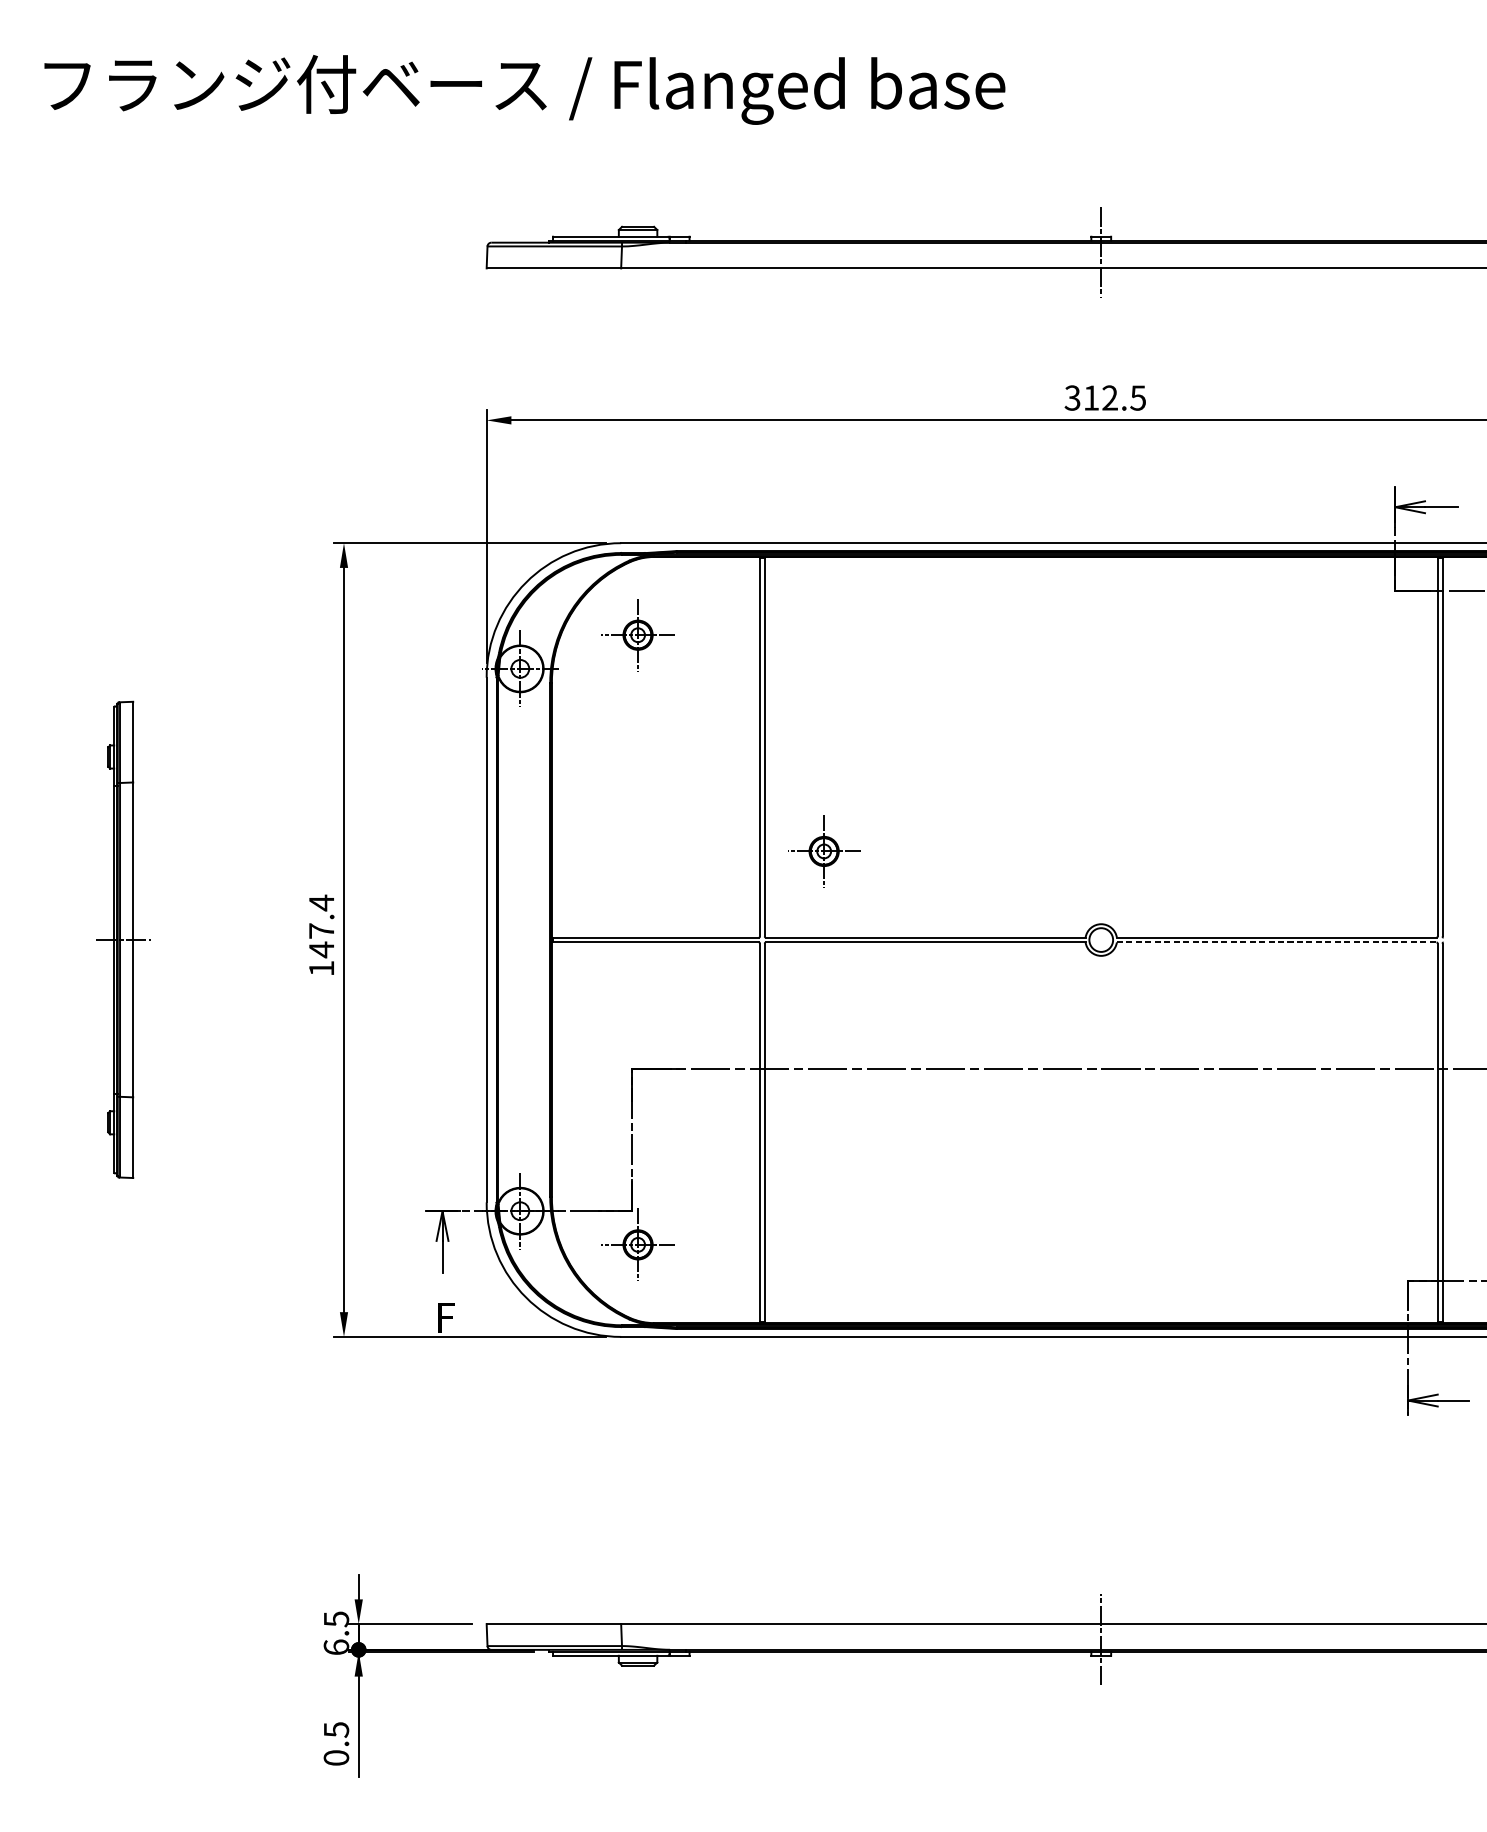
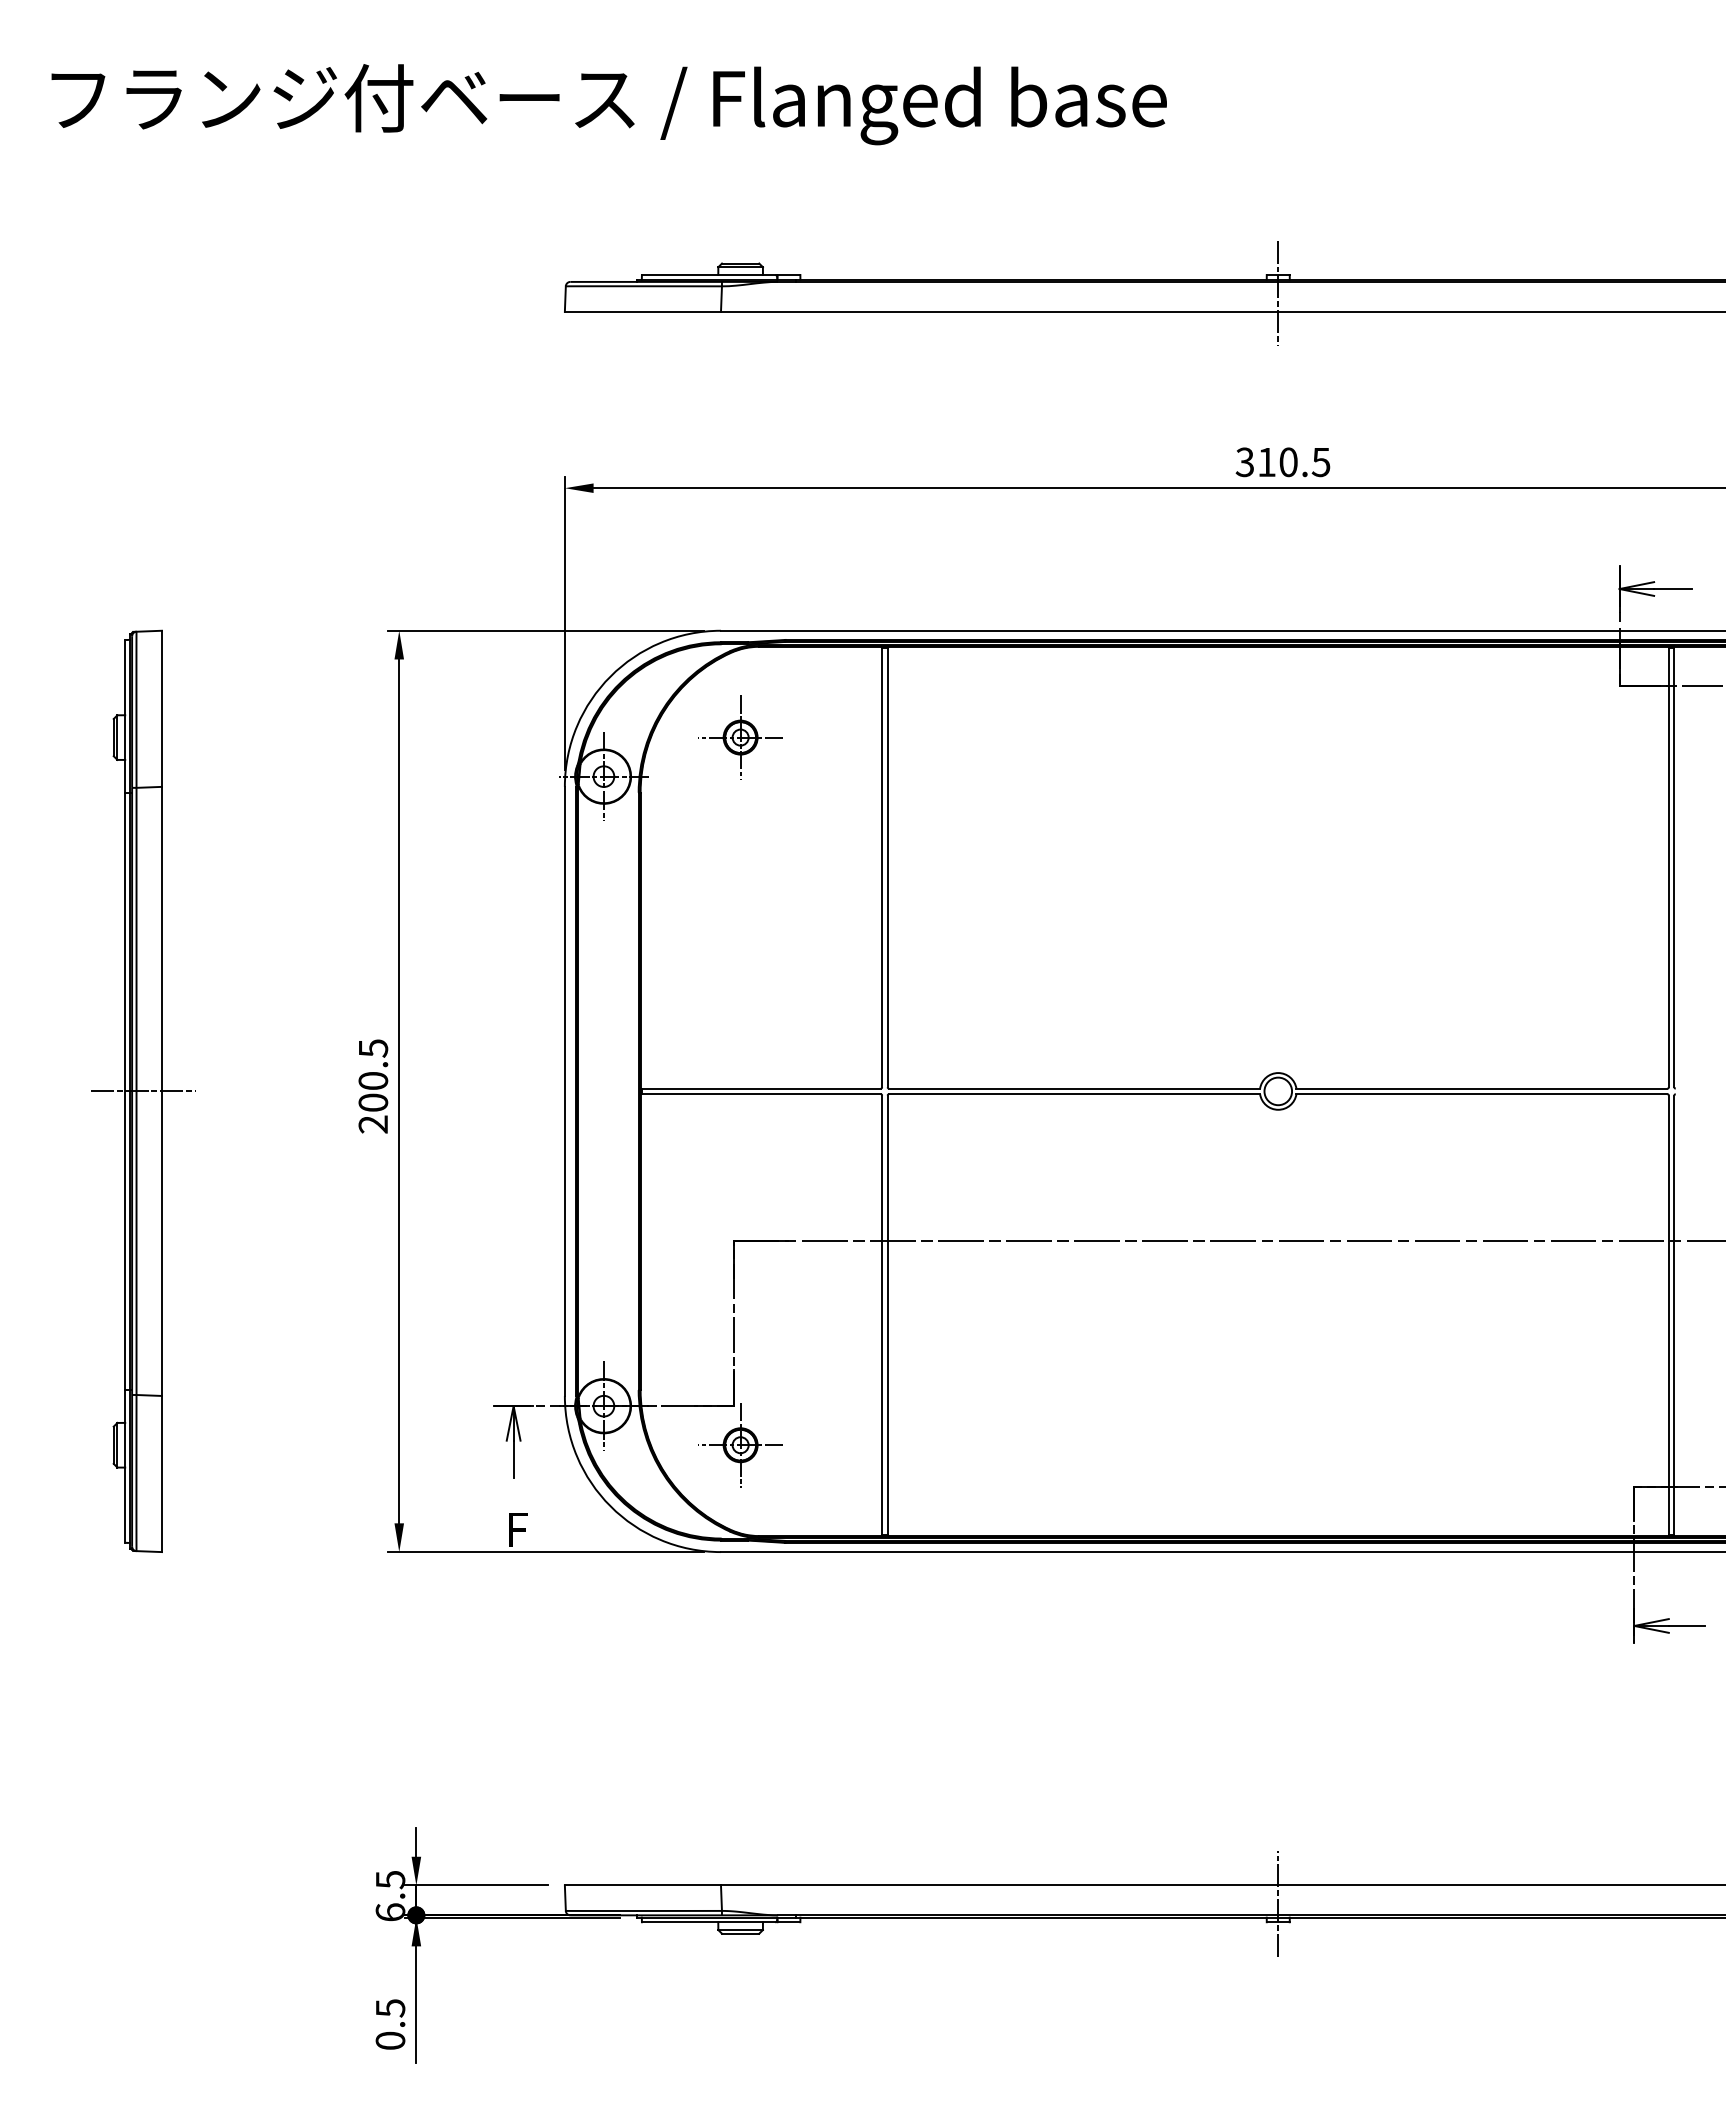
text: (1110, 398) -> (1288, 462), 312.5 -> 310.5
part: (824, 851) -> (956, 988), removed
text: (321, 934) -> (373, 1085), 147.4 -> 200.5
part: (123, 939) -> (143, 1090), size x1.67
line: (1276, 942) -> (1481, 1094), dashed -> solid

